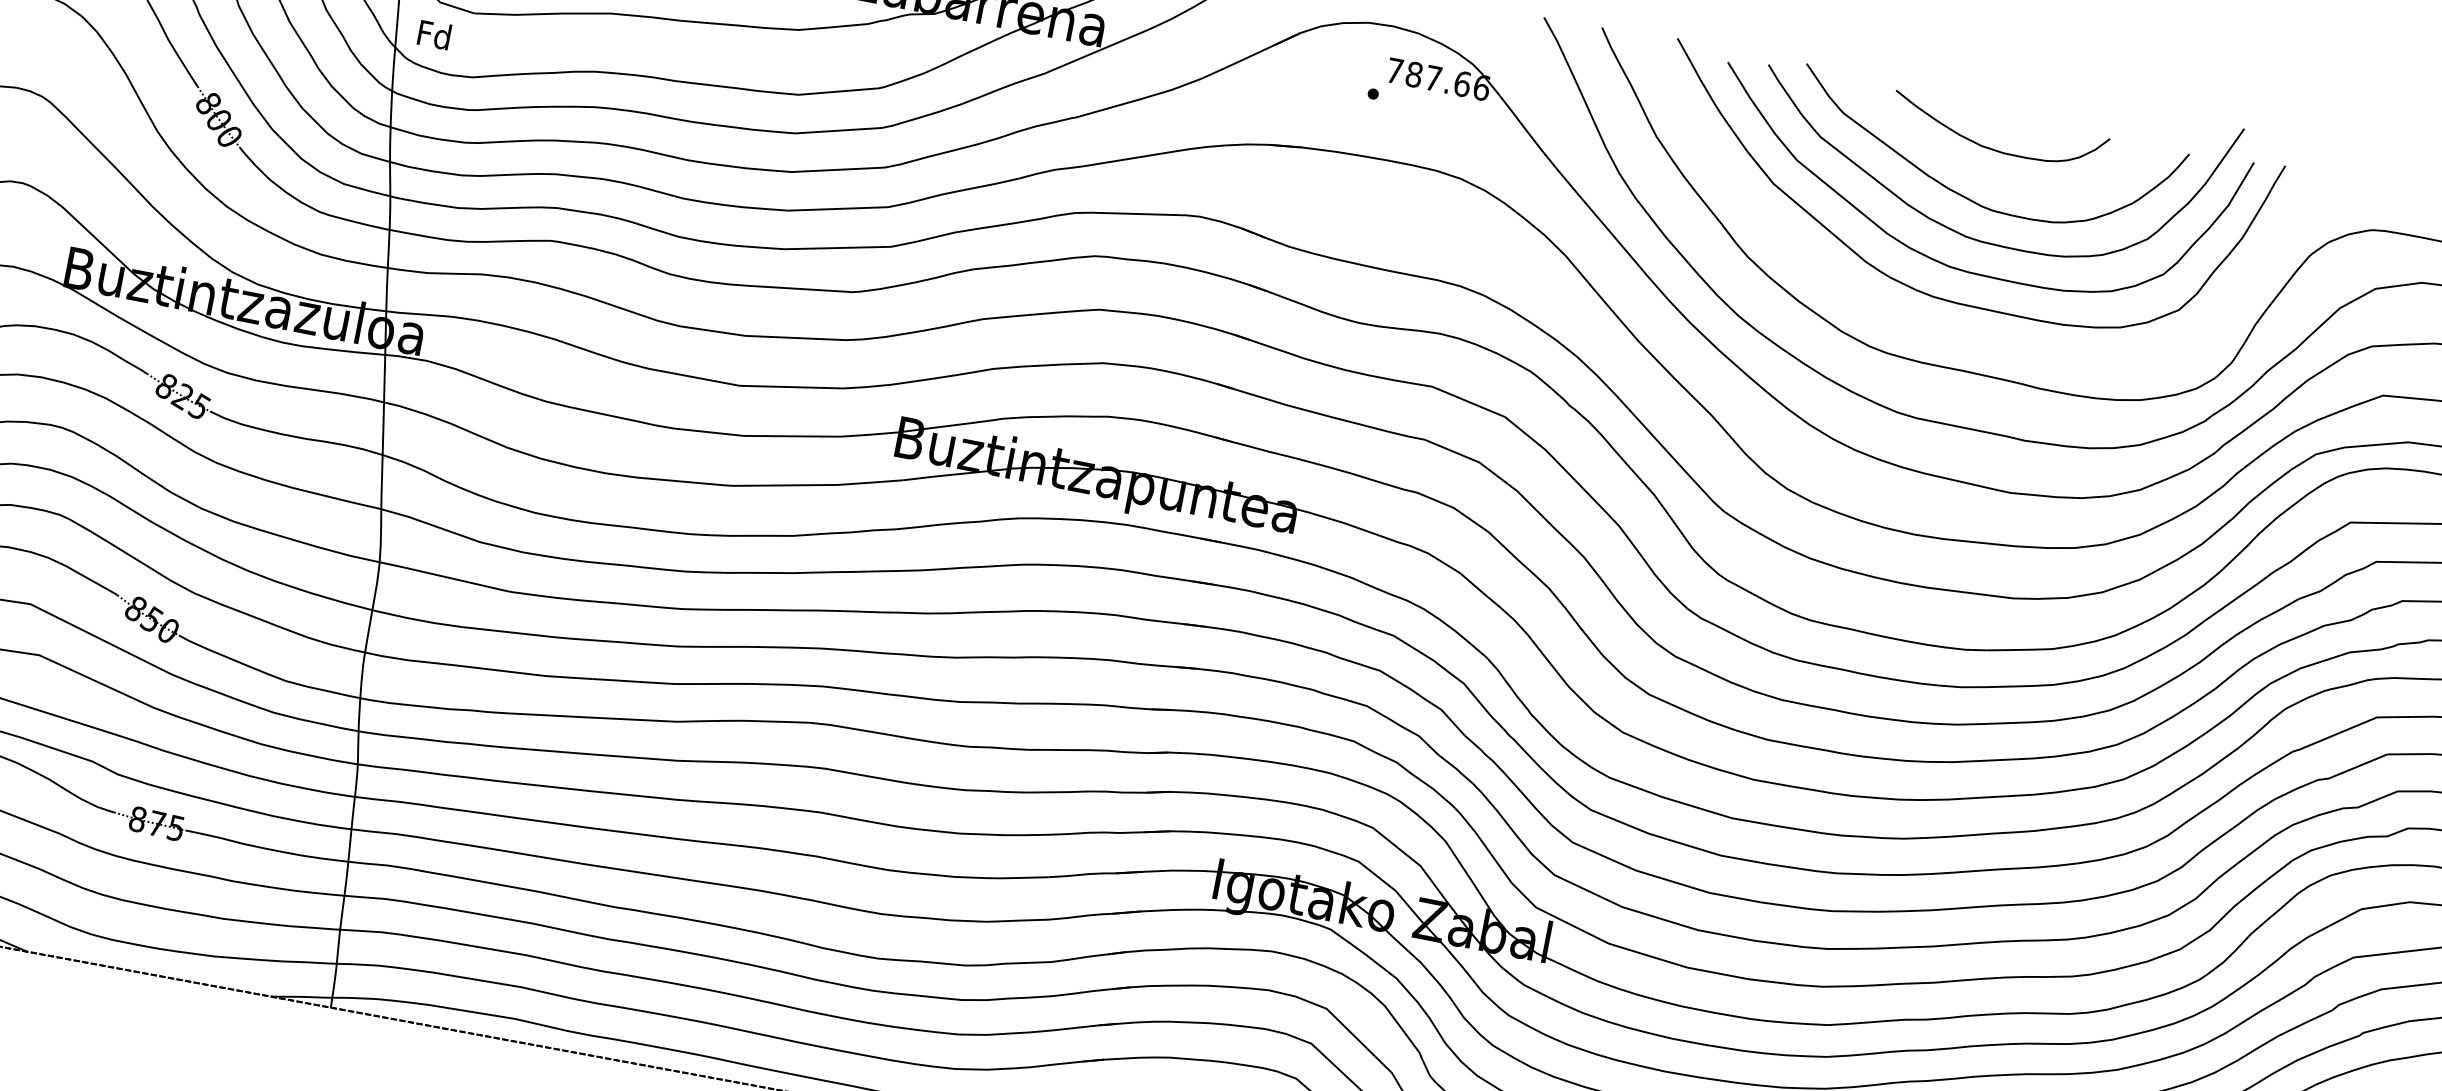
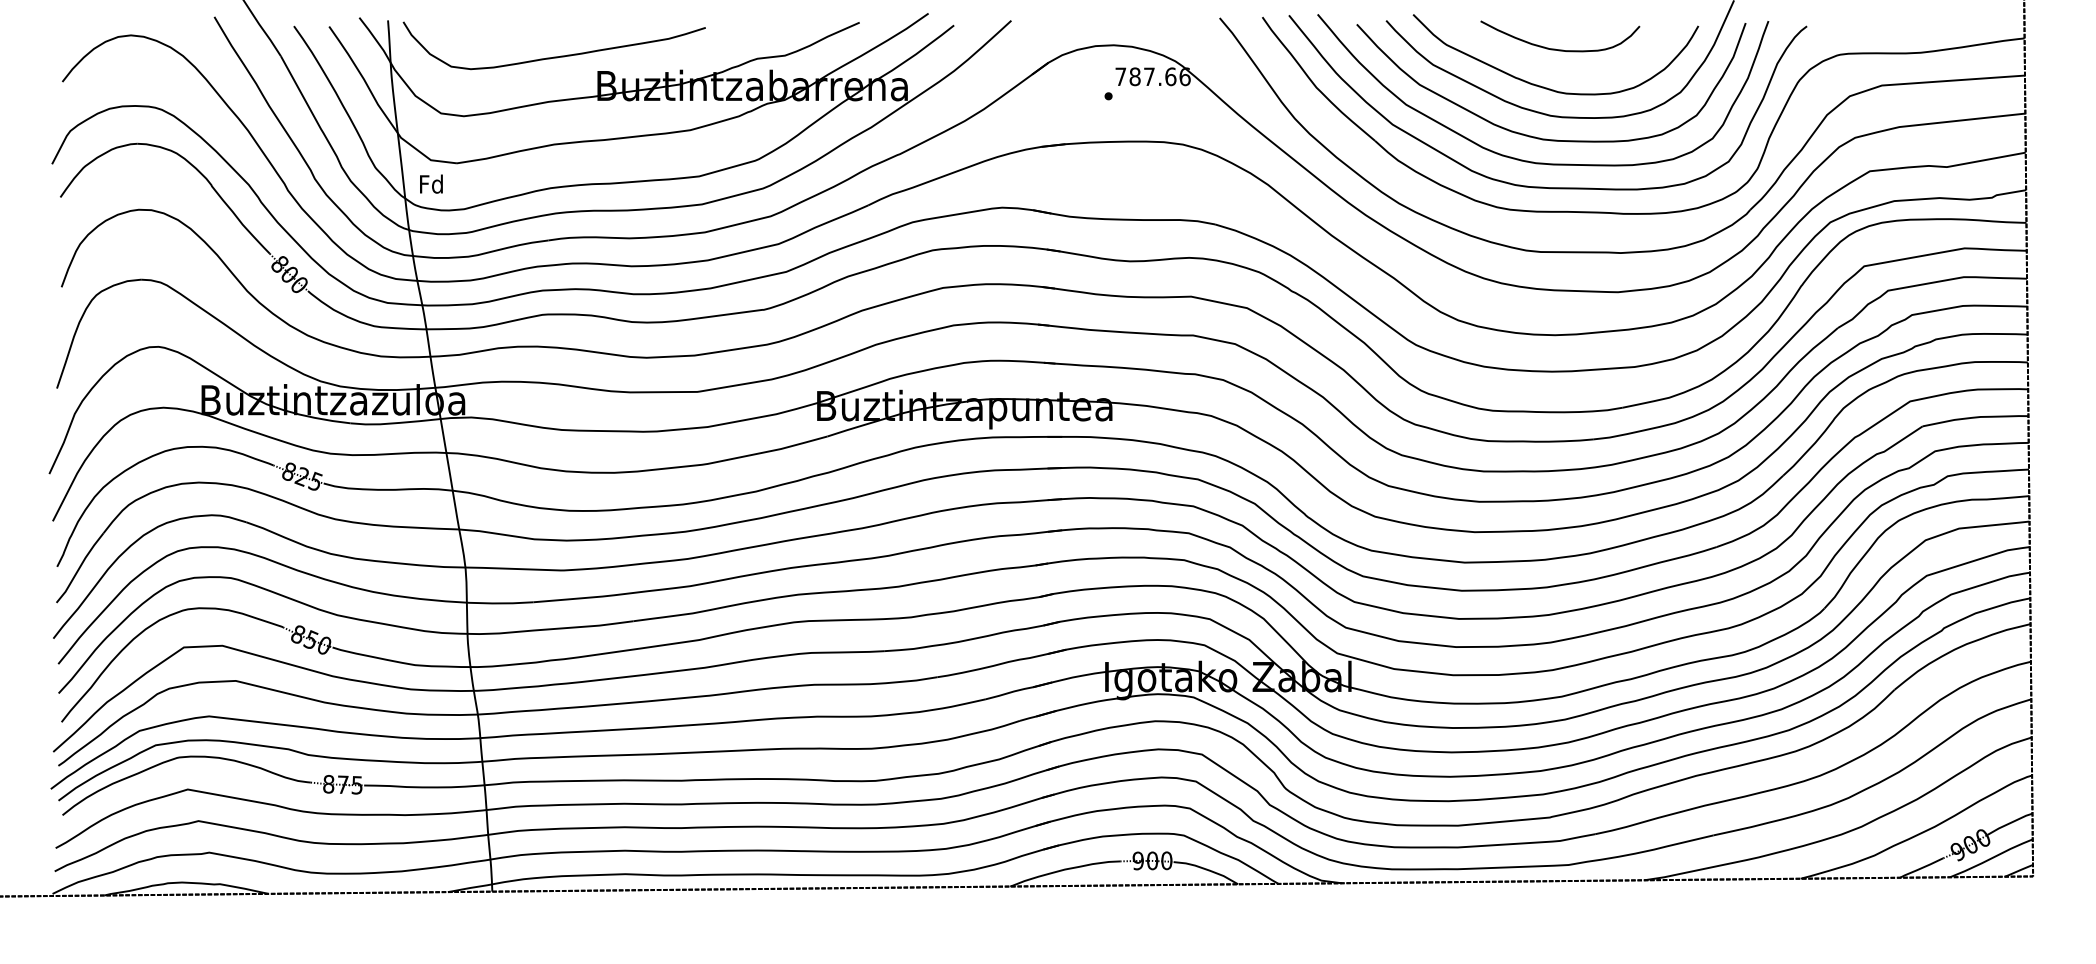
curve: (1937, 330) -> (1543, 186), added

